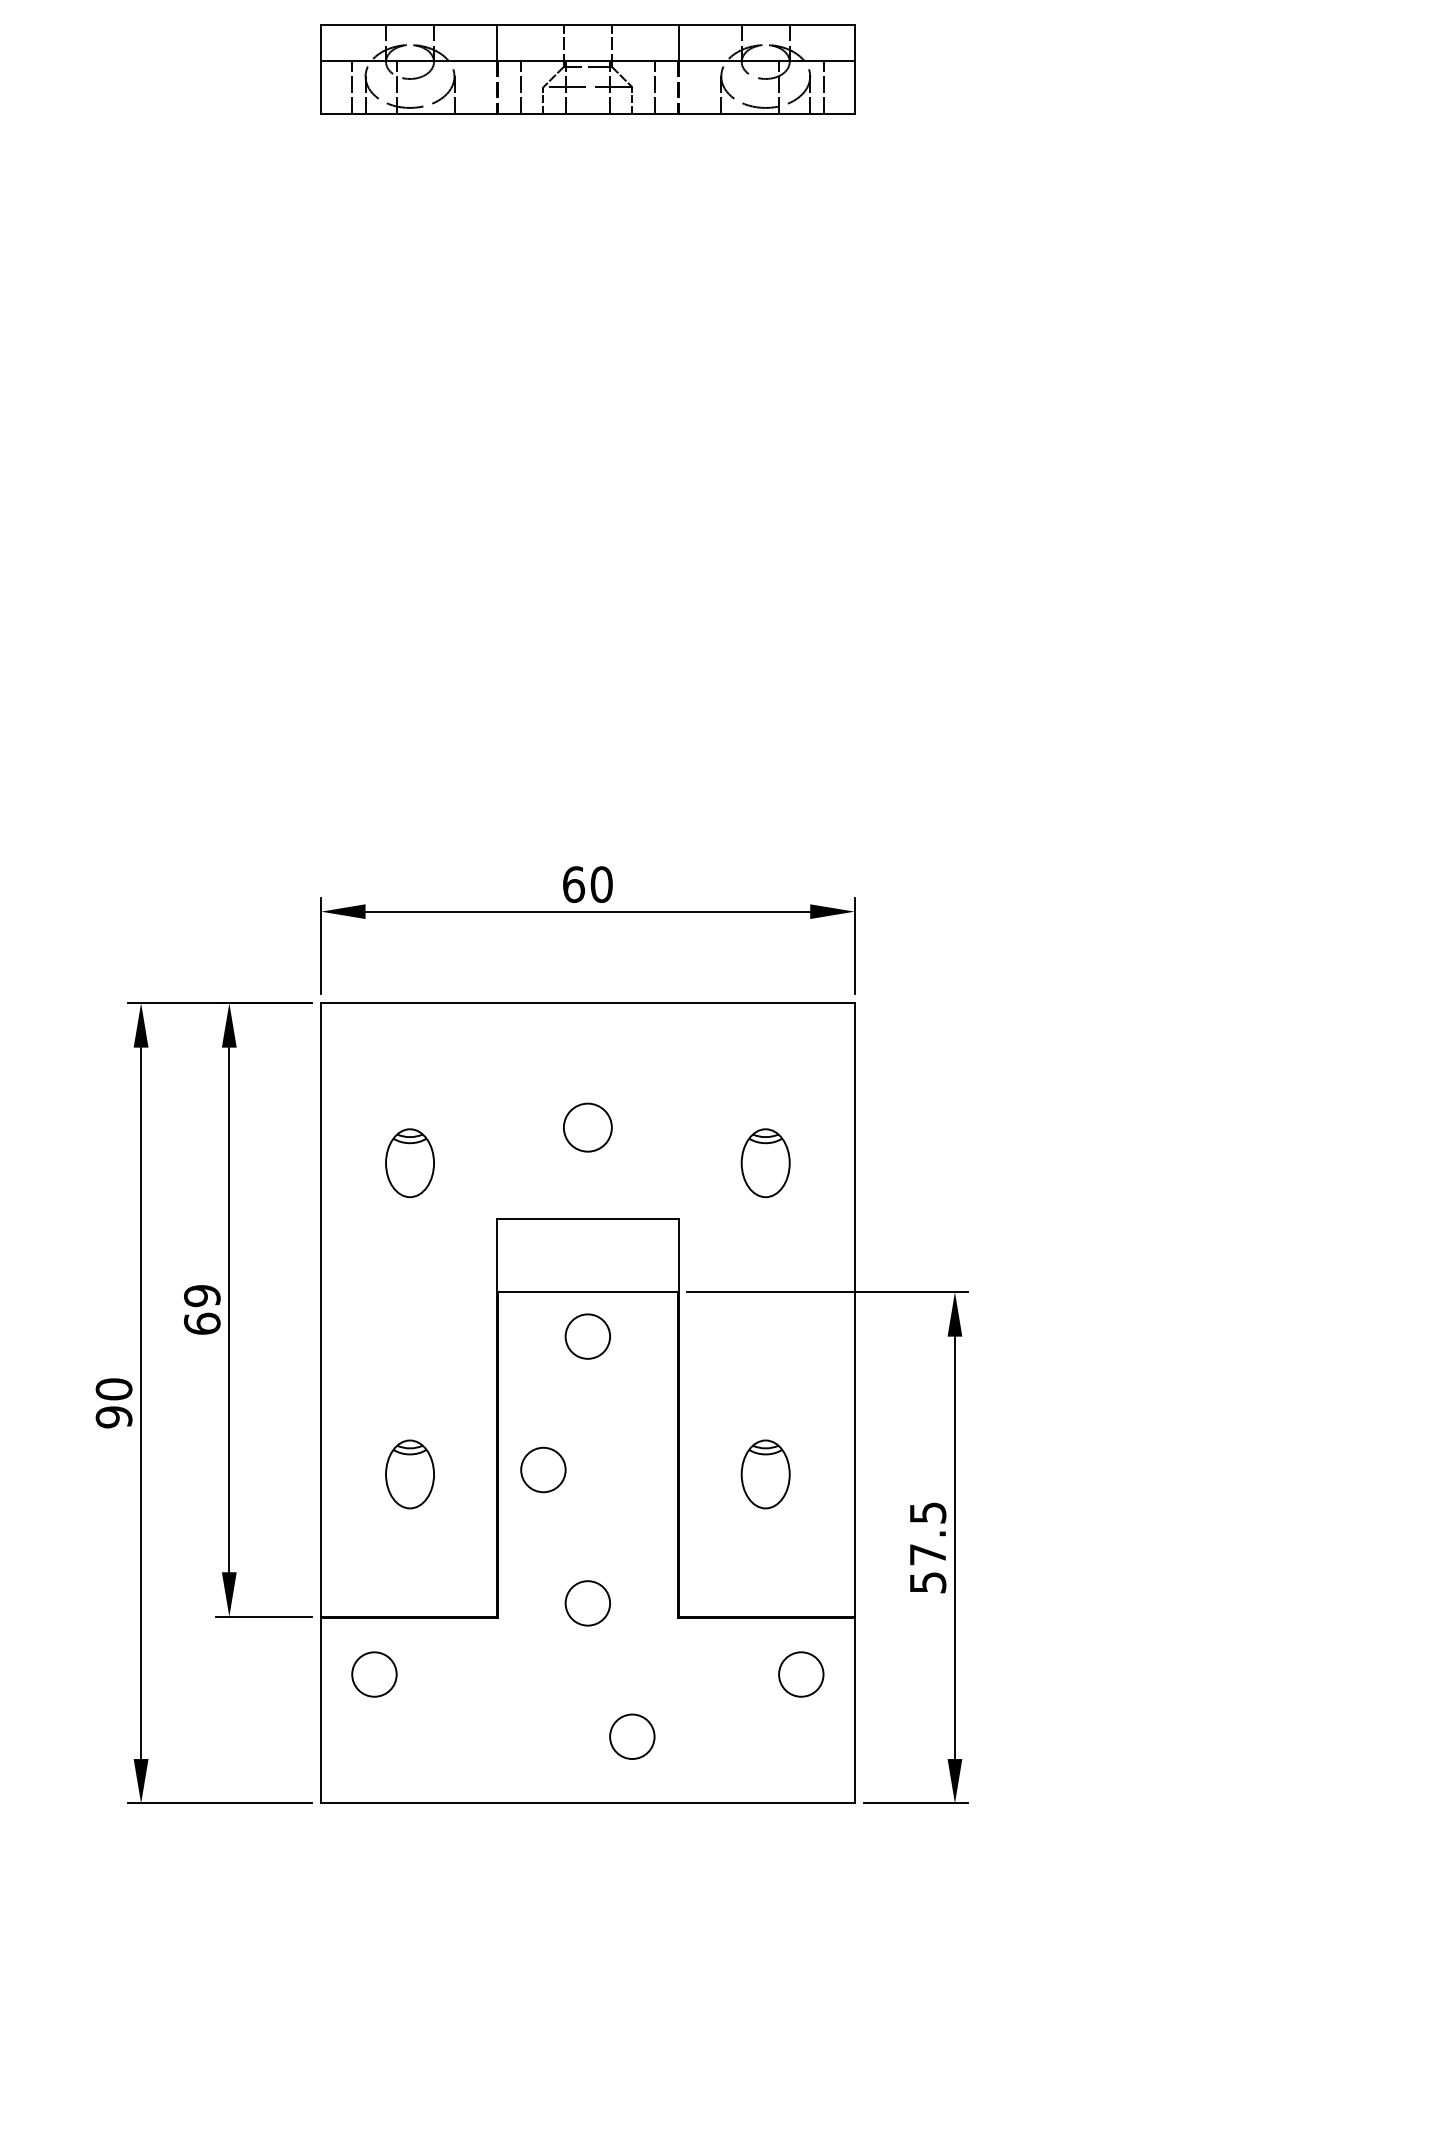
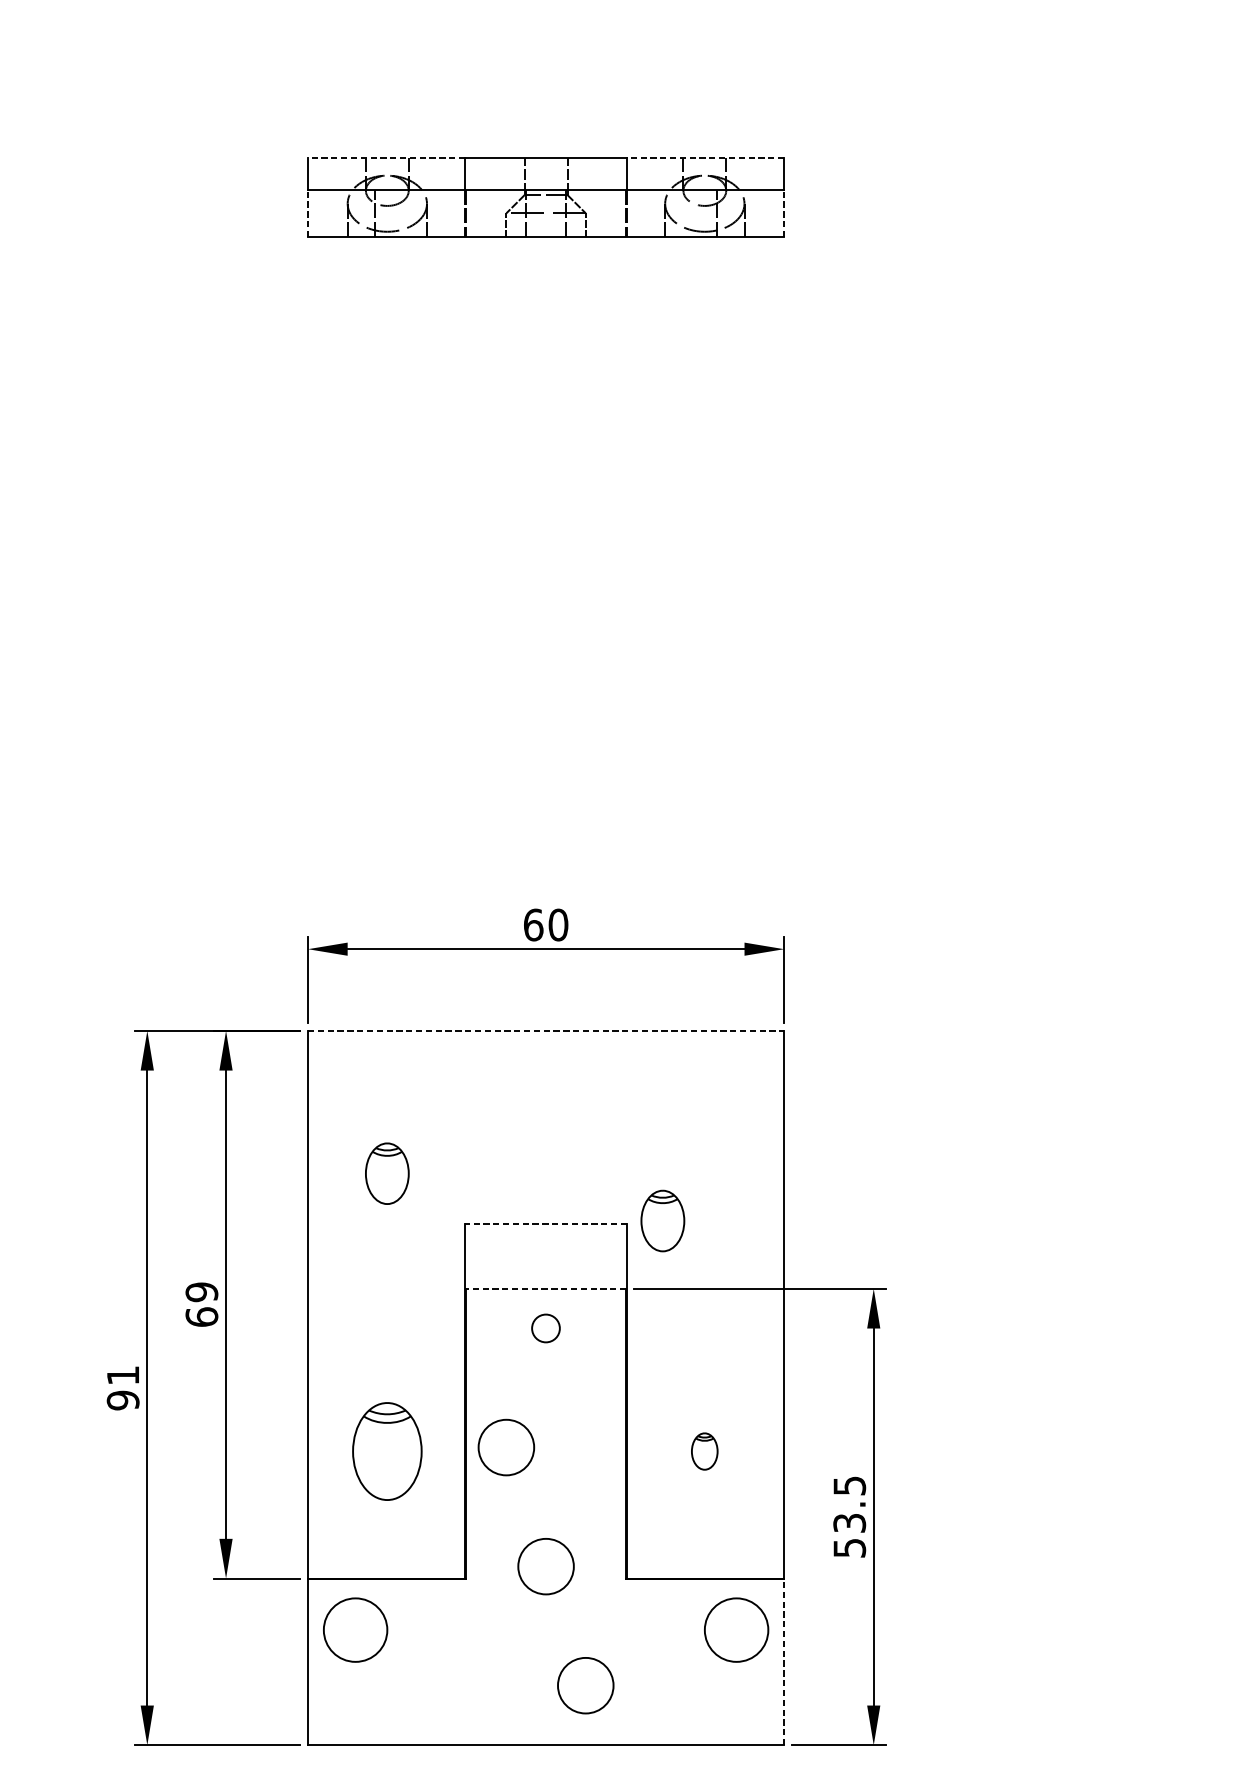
line: (408, 25) -> (385, 158), solid -> dashed
line: (766, 25) -> (705, 158), solid -> dashed
line: (352, 86) -> (335, 212), removed
line: (521, 86) -> (486, 212), removed
line: (654, 86) -> (605, 212), removed
line: (823, 86) -> (756, 212), removed
line: (321, 87) -> (308, 213), solid -> dashed
line: (854, 87) -> (784, 213), solid -> dashed
line: (587, 1003) -> (545, 1031), solid -> dashed
circle: (587, 1127) -> (545, 1141), removed
part: (765, 1163) -> (662, 1221), moved
line: (587, 1219) -> (545, 1223), solid -> dashed
line: (587, 1292) -> (545, 1289), solid -> dashed
circle: (587, 1336) -> (545, 1328), size x0.7
text: (113, 1389) -> (122, 1375), 90 -> 91
circle: (543, 1469) -> (506, 1447), size x1.4
part: (409, 1474) -> (386, 1451), size x1.6
part: (765, 1474) -> (704, 1451), size x0.6
text: (927, 1554) -> (849, 1522), 57.5 -> 53.5
circle: (587, 1603) -> (545, 1566), size x1.4
circle: (374, 1674) -> (355, 1630), size x1.6
circle: (801, 1674) -> (736, 1630), size x1.6
line: (854, 1710) -> (784, 1662), solid -> dashed
circle: (632, 1736) -> (585, 1685), size x1.4

